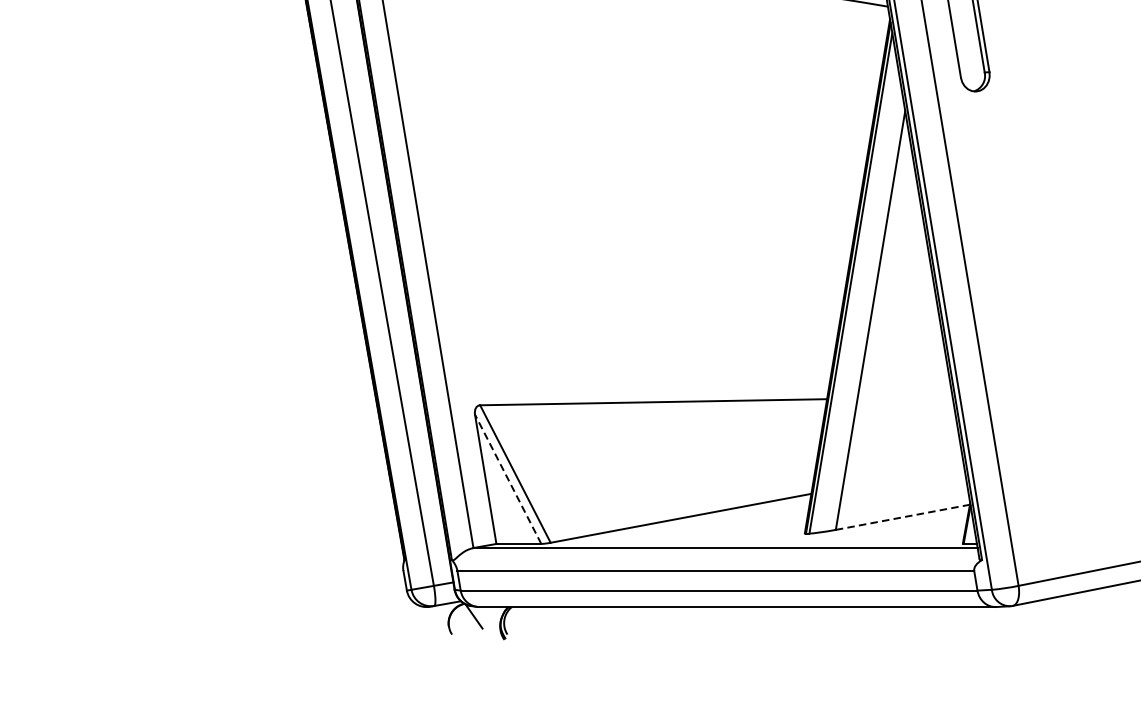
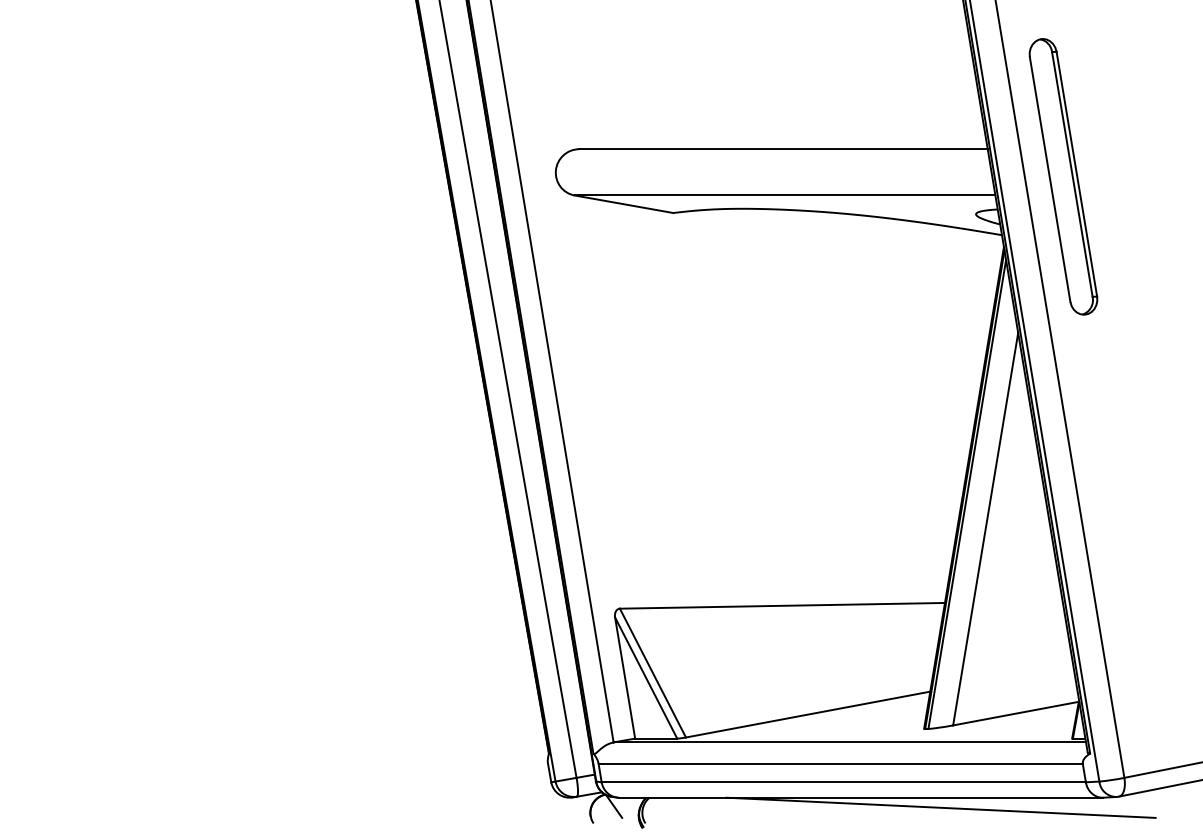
line: (507, 478) -> (645, 677), dashed -> solid
line: (902, 517) -> (1015, 713), dashed -> solid
line: (822, 617) -> (940, 807), added

